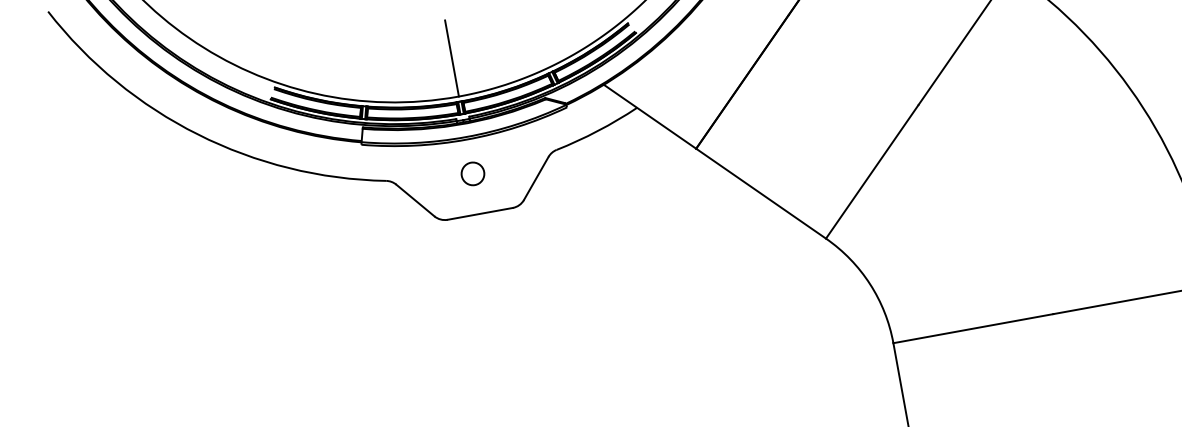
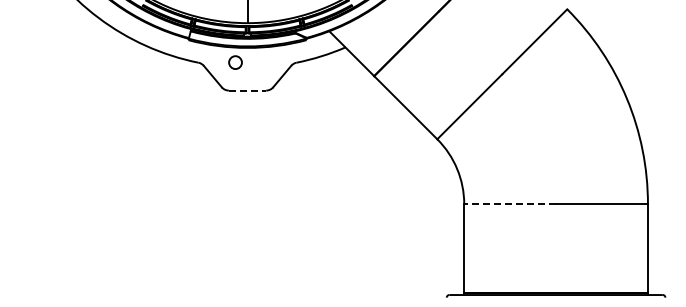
circle: (472, 173) -> (235, 62), moved
line: (480, 213) -> (247, 90), solid -> dashed
line: (974, 328) -> (510, 204), solid -> dashed

